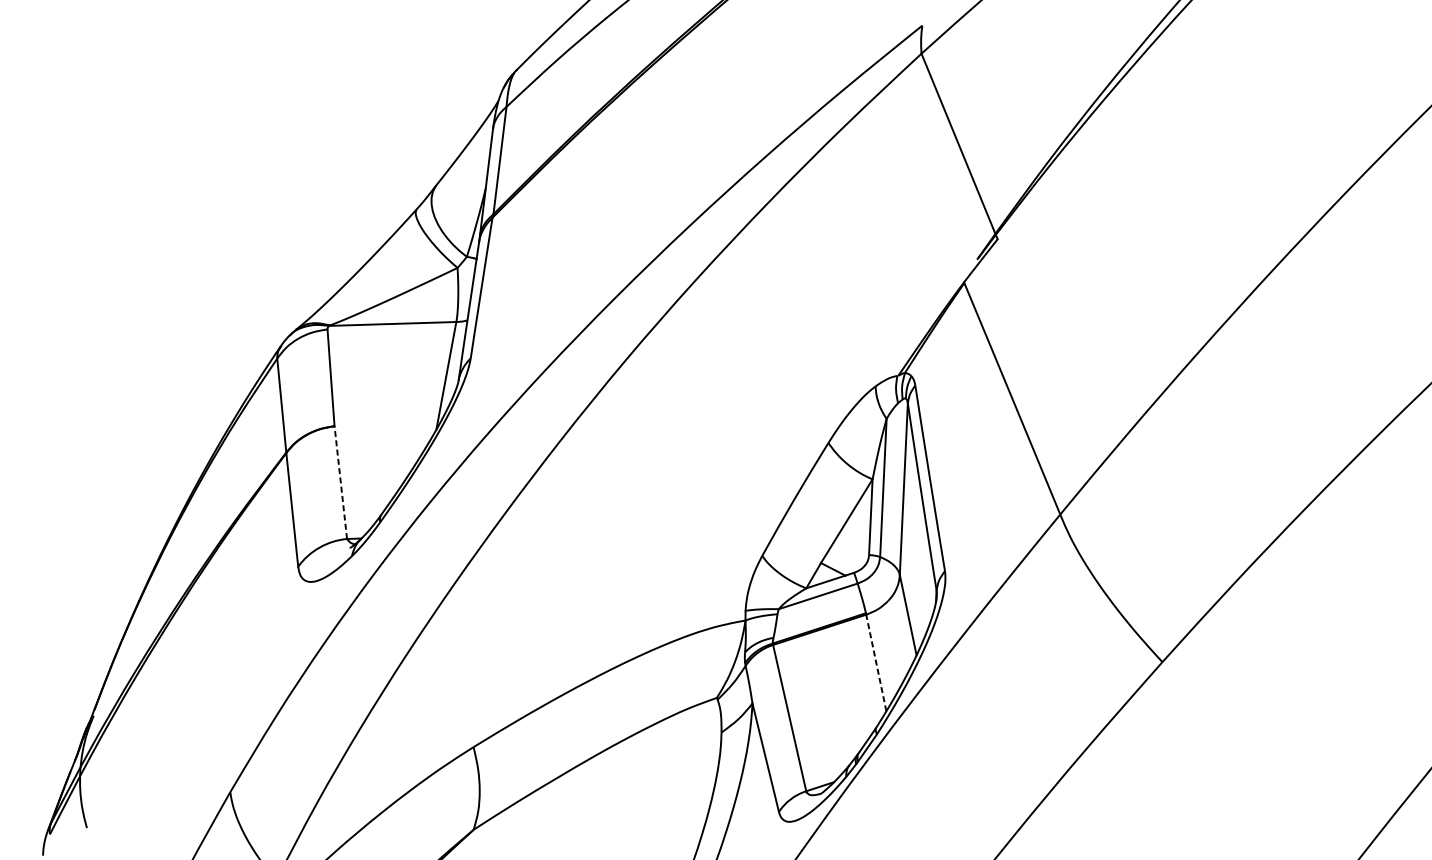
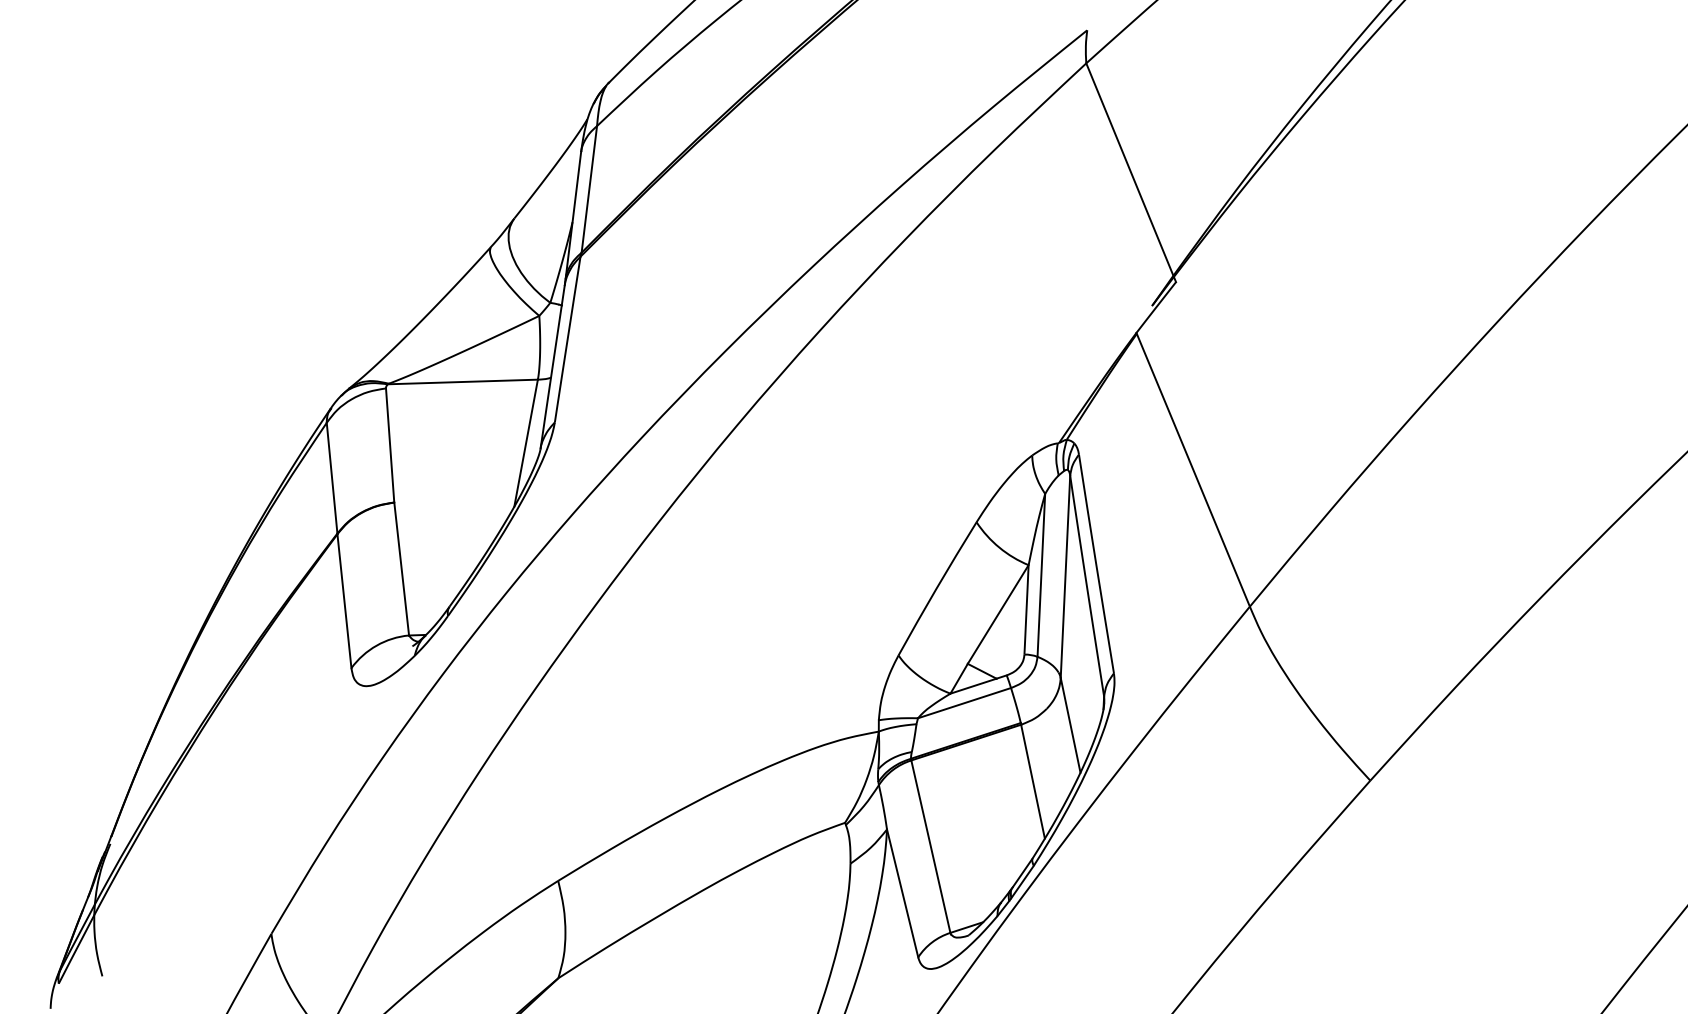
line: (340, 483) -> (401, 569), dashed -> solid
line: (875, 662) -> (1032, 781), dashed -> solid

